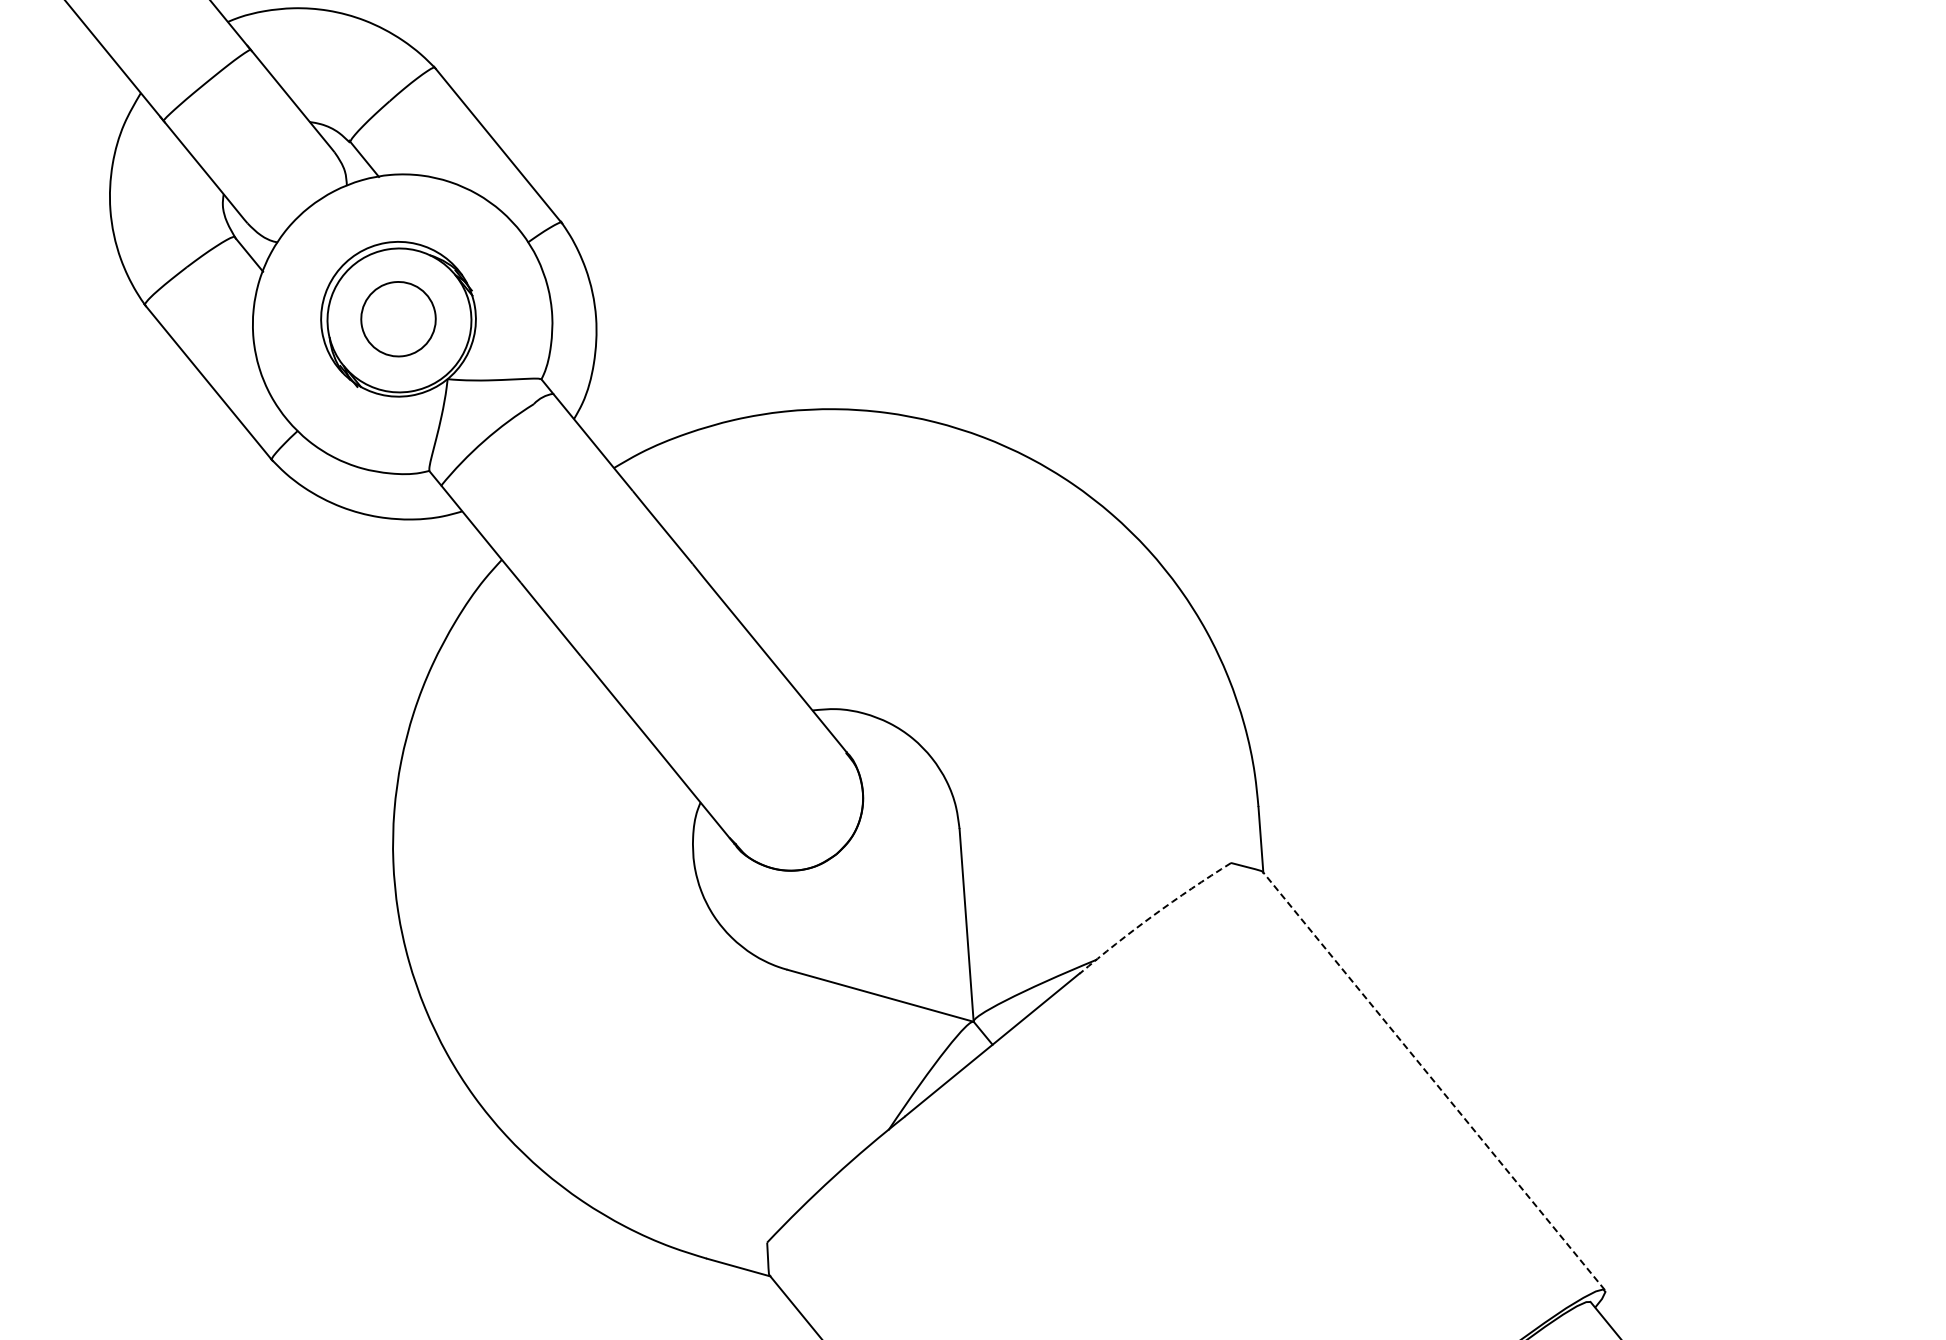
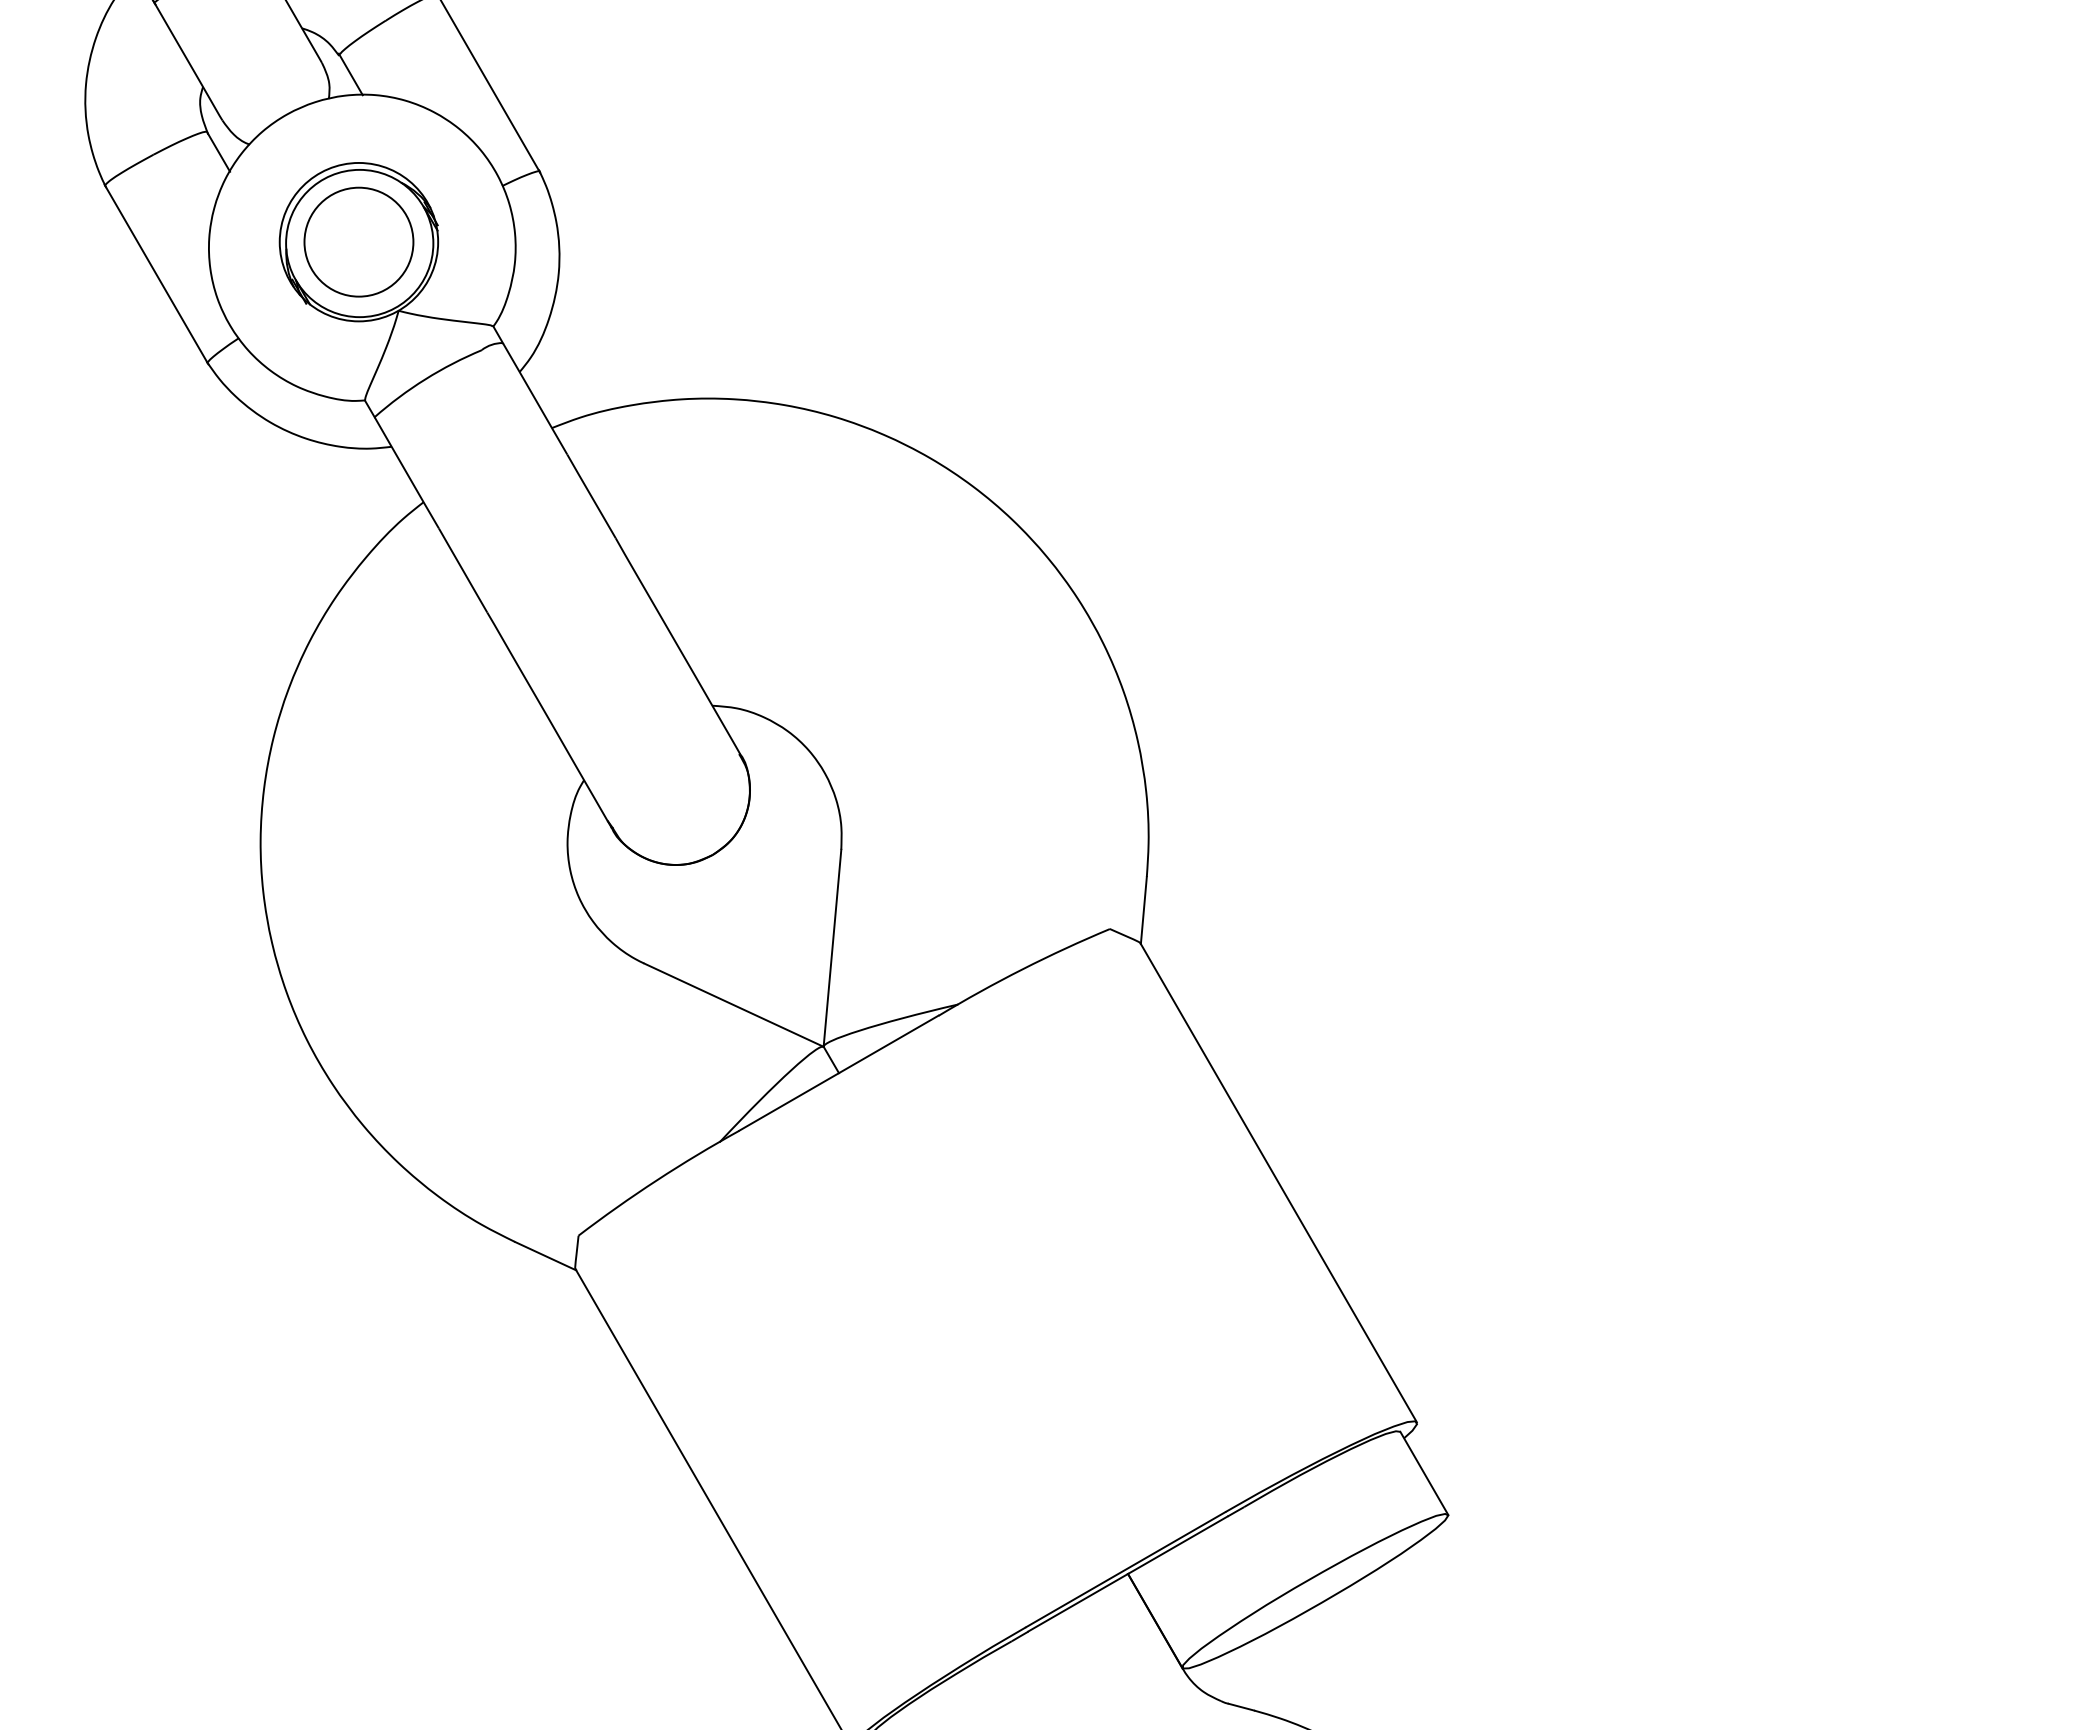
circle: (397, 318) -> (358, 241), size x1.43
arc: (1153, 915) -> (1022, 969), dashed -> solid
line: (1433, 1080) -> (1278, 1182), dashed -> solid

